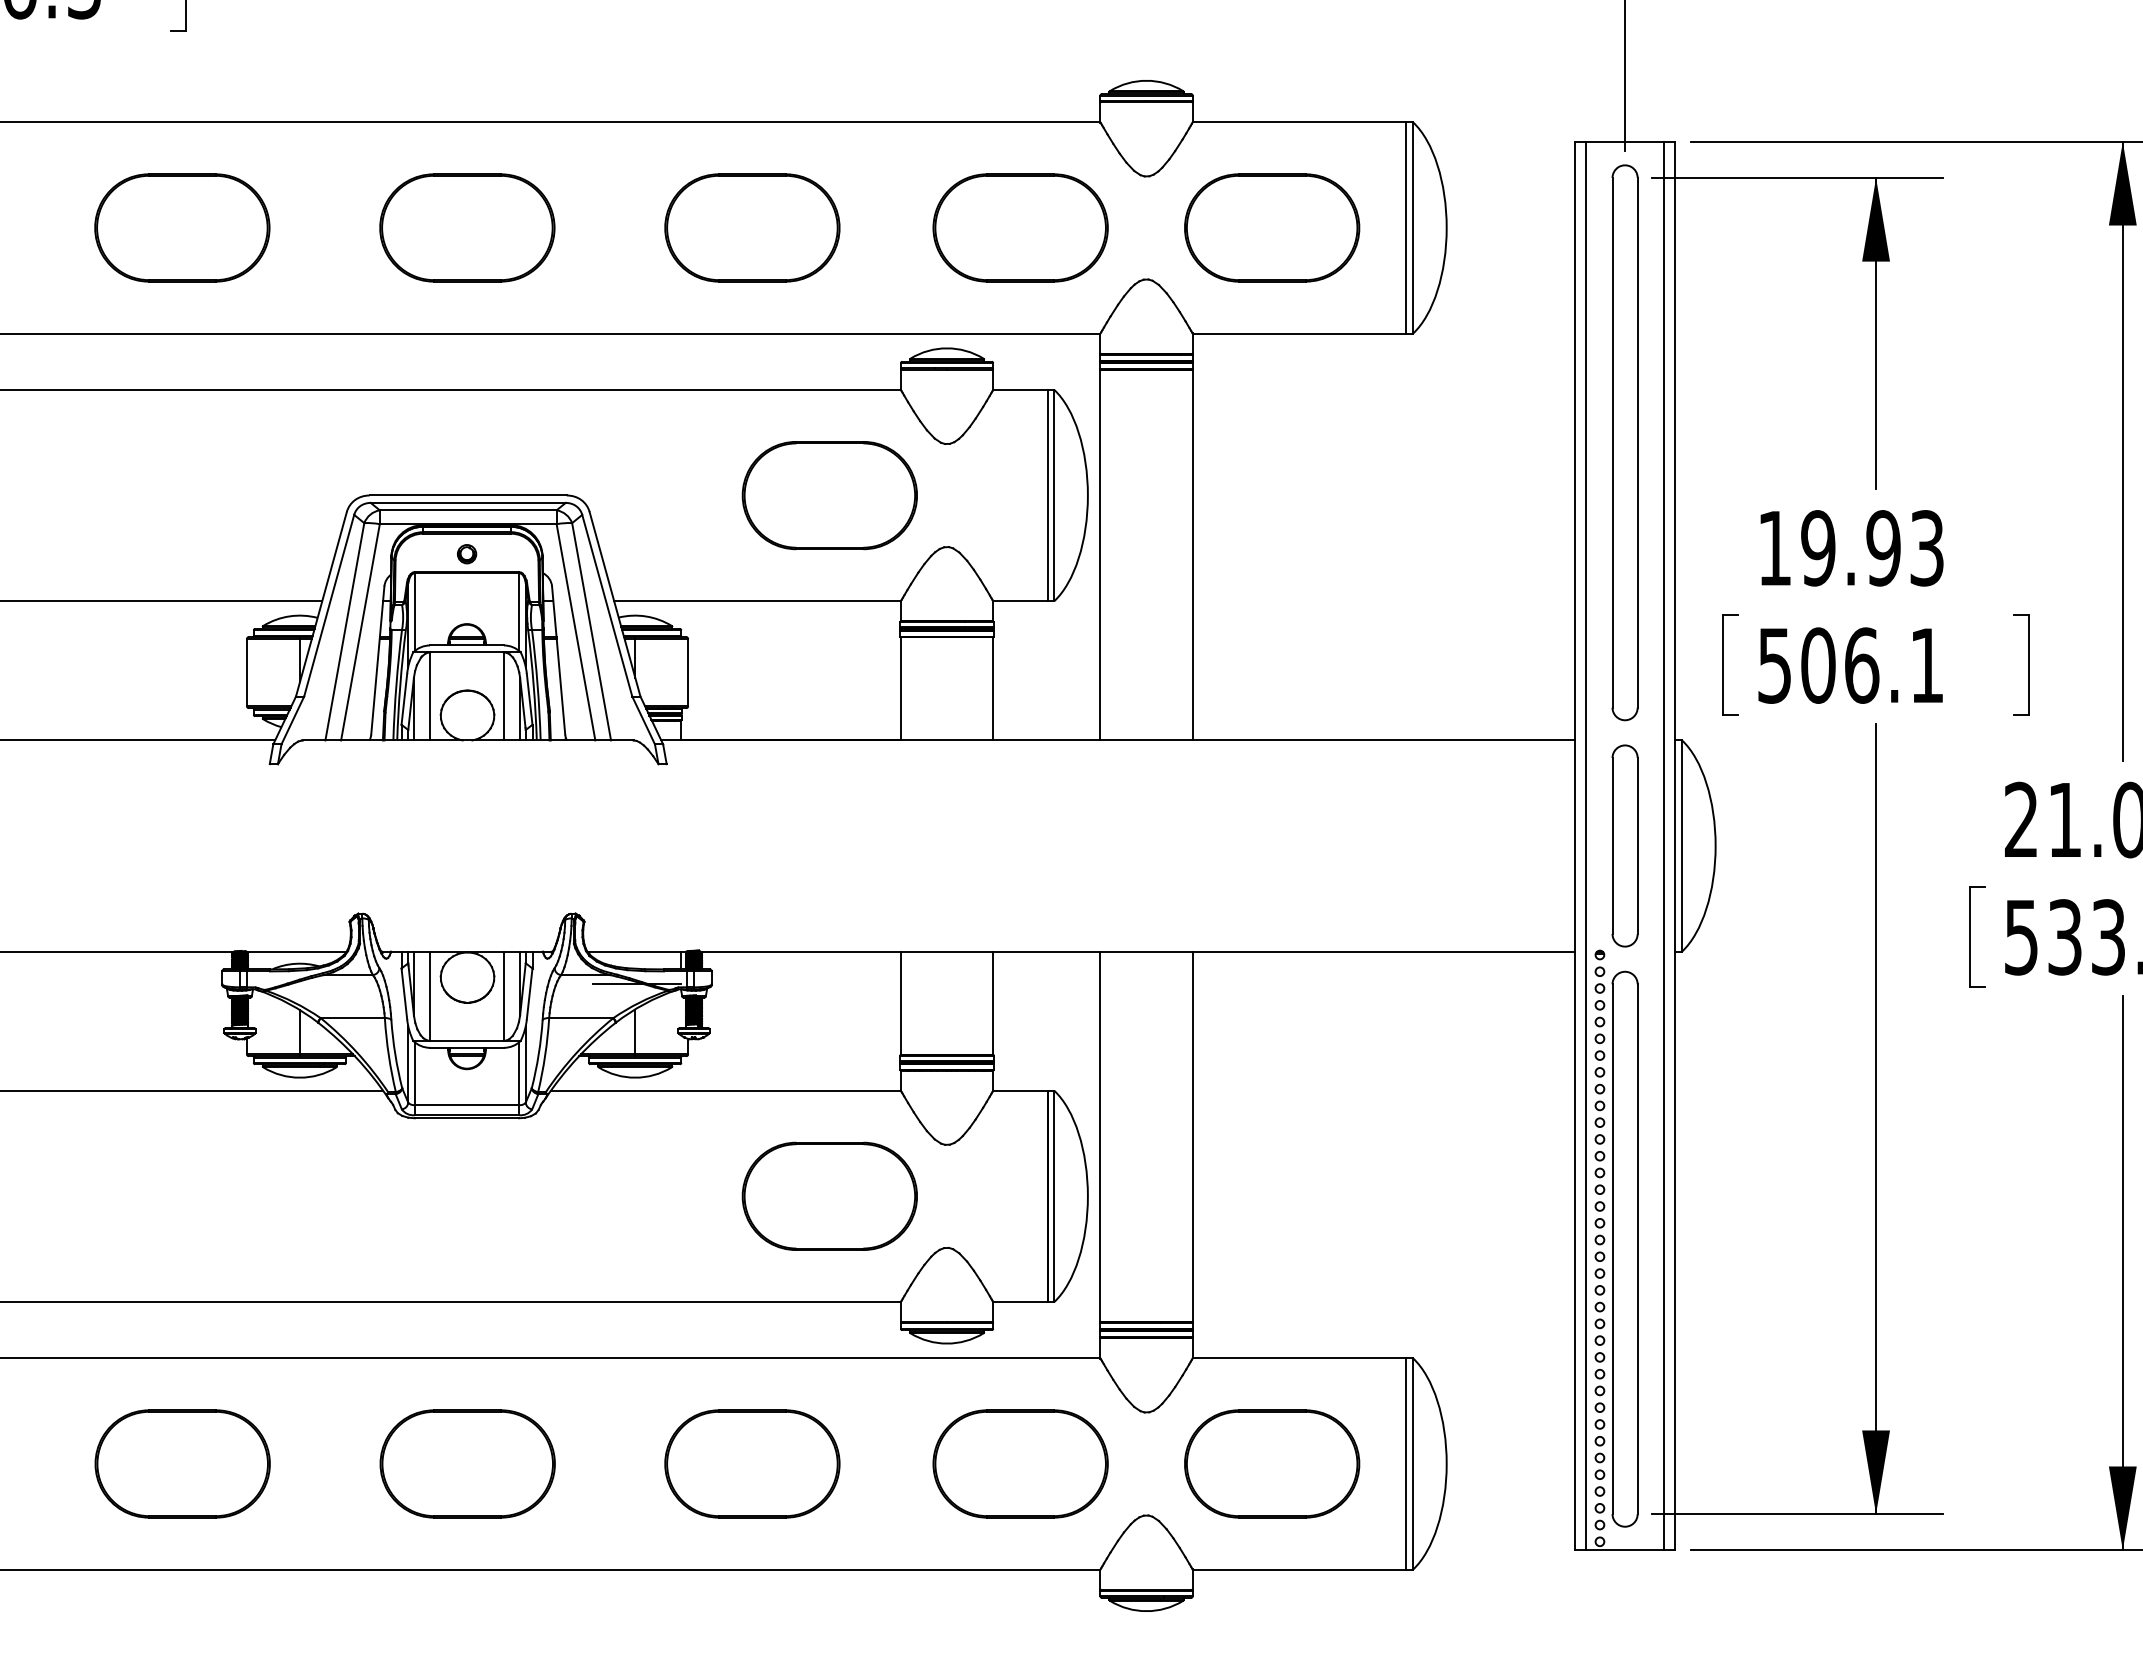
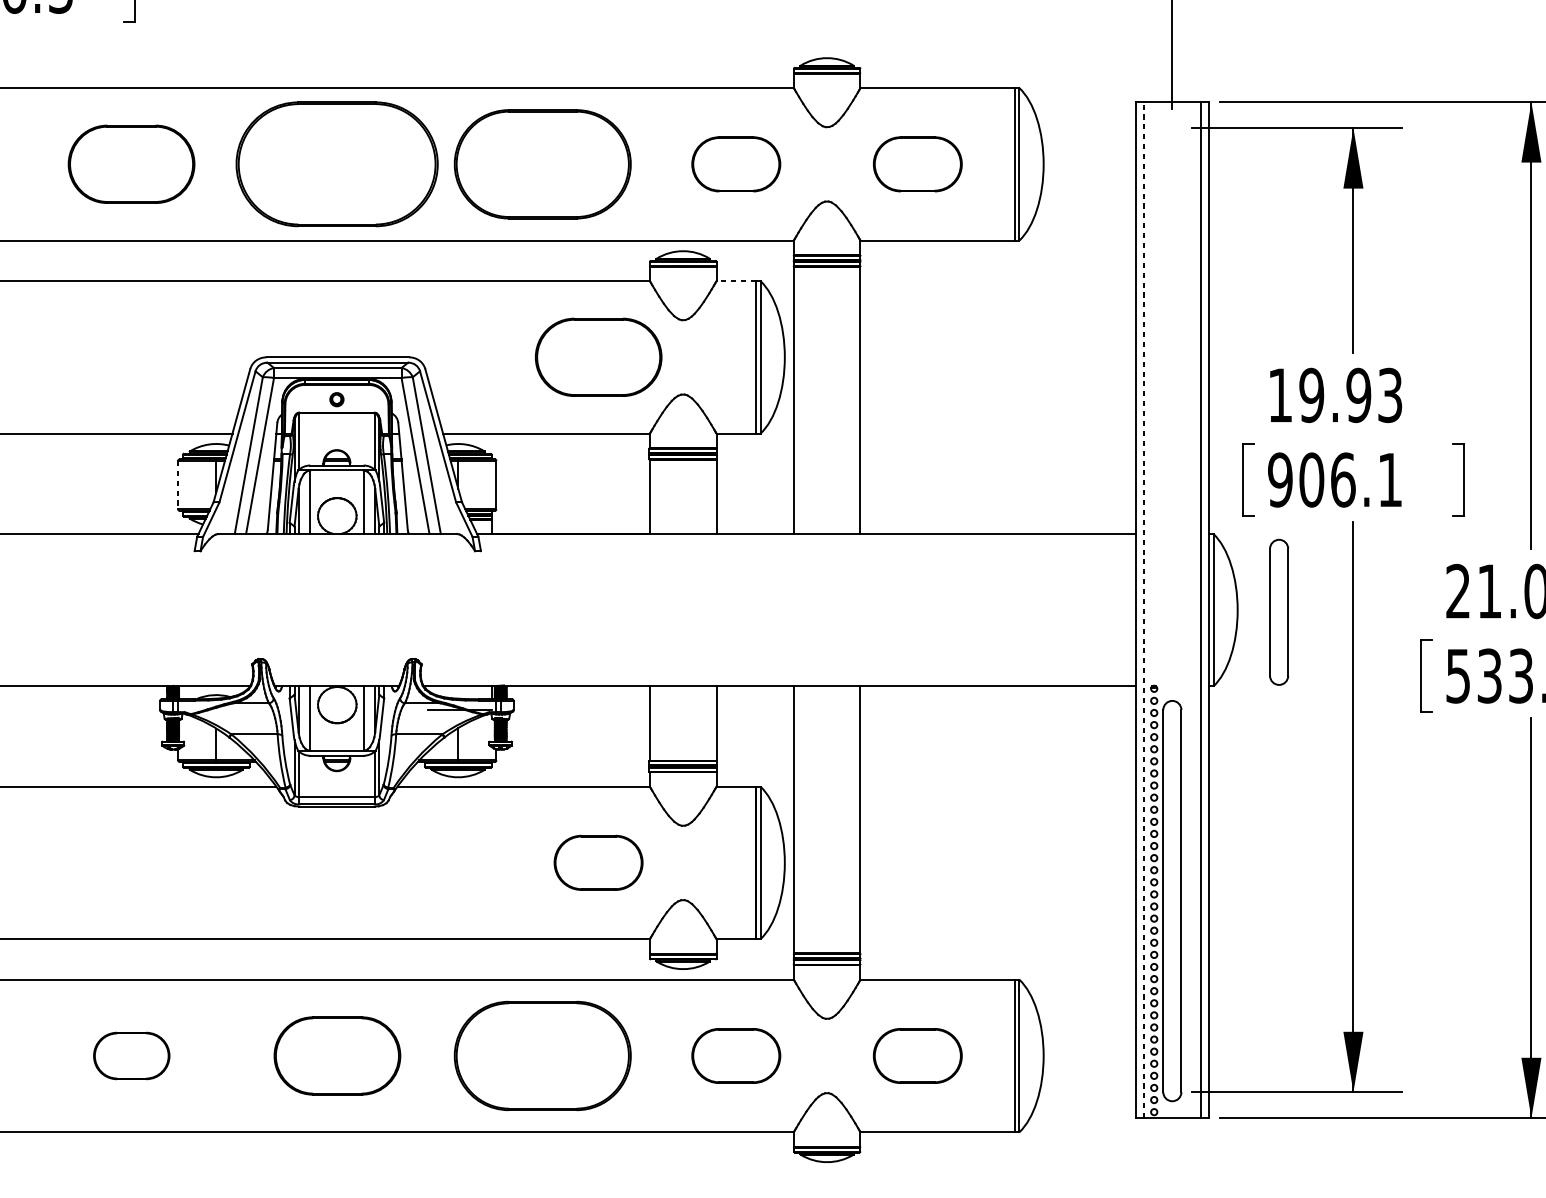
part: (467, 227) -> (337, 163), size x1.6
part: (752, 227) -> (542, 163), size x1.4
part: (1020, 227) -> (736, 163), size x0.7
part: (1272, 227) -> (918, 163), size x0.7
line: (1019, 389) -> (735, 280), solid -> dashed
part: (1624, 442) -> (1171, 319), removed
text: (1774, 665) -> (1280, 479), 506.1 -> 906.1
line: (246, 672) -> (177, 485), solid -> dashed
line: (1585, 845) -> (1143, 609), solid -> dashed
part: (1624, 845) -> (1278, 611), moved
part: (829, 1195) -> (598, 862), size x0.7
part: (182, 1463) -> (131, 1055), size x0.6
part: (752, 1463) -> (542, 1055), size x1.4
part: (1020, 1463) -> (736, 1055), size x0.7
part: (1272, 1463) -> (918, 1055), size x0.7

